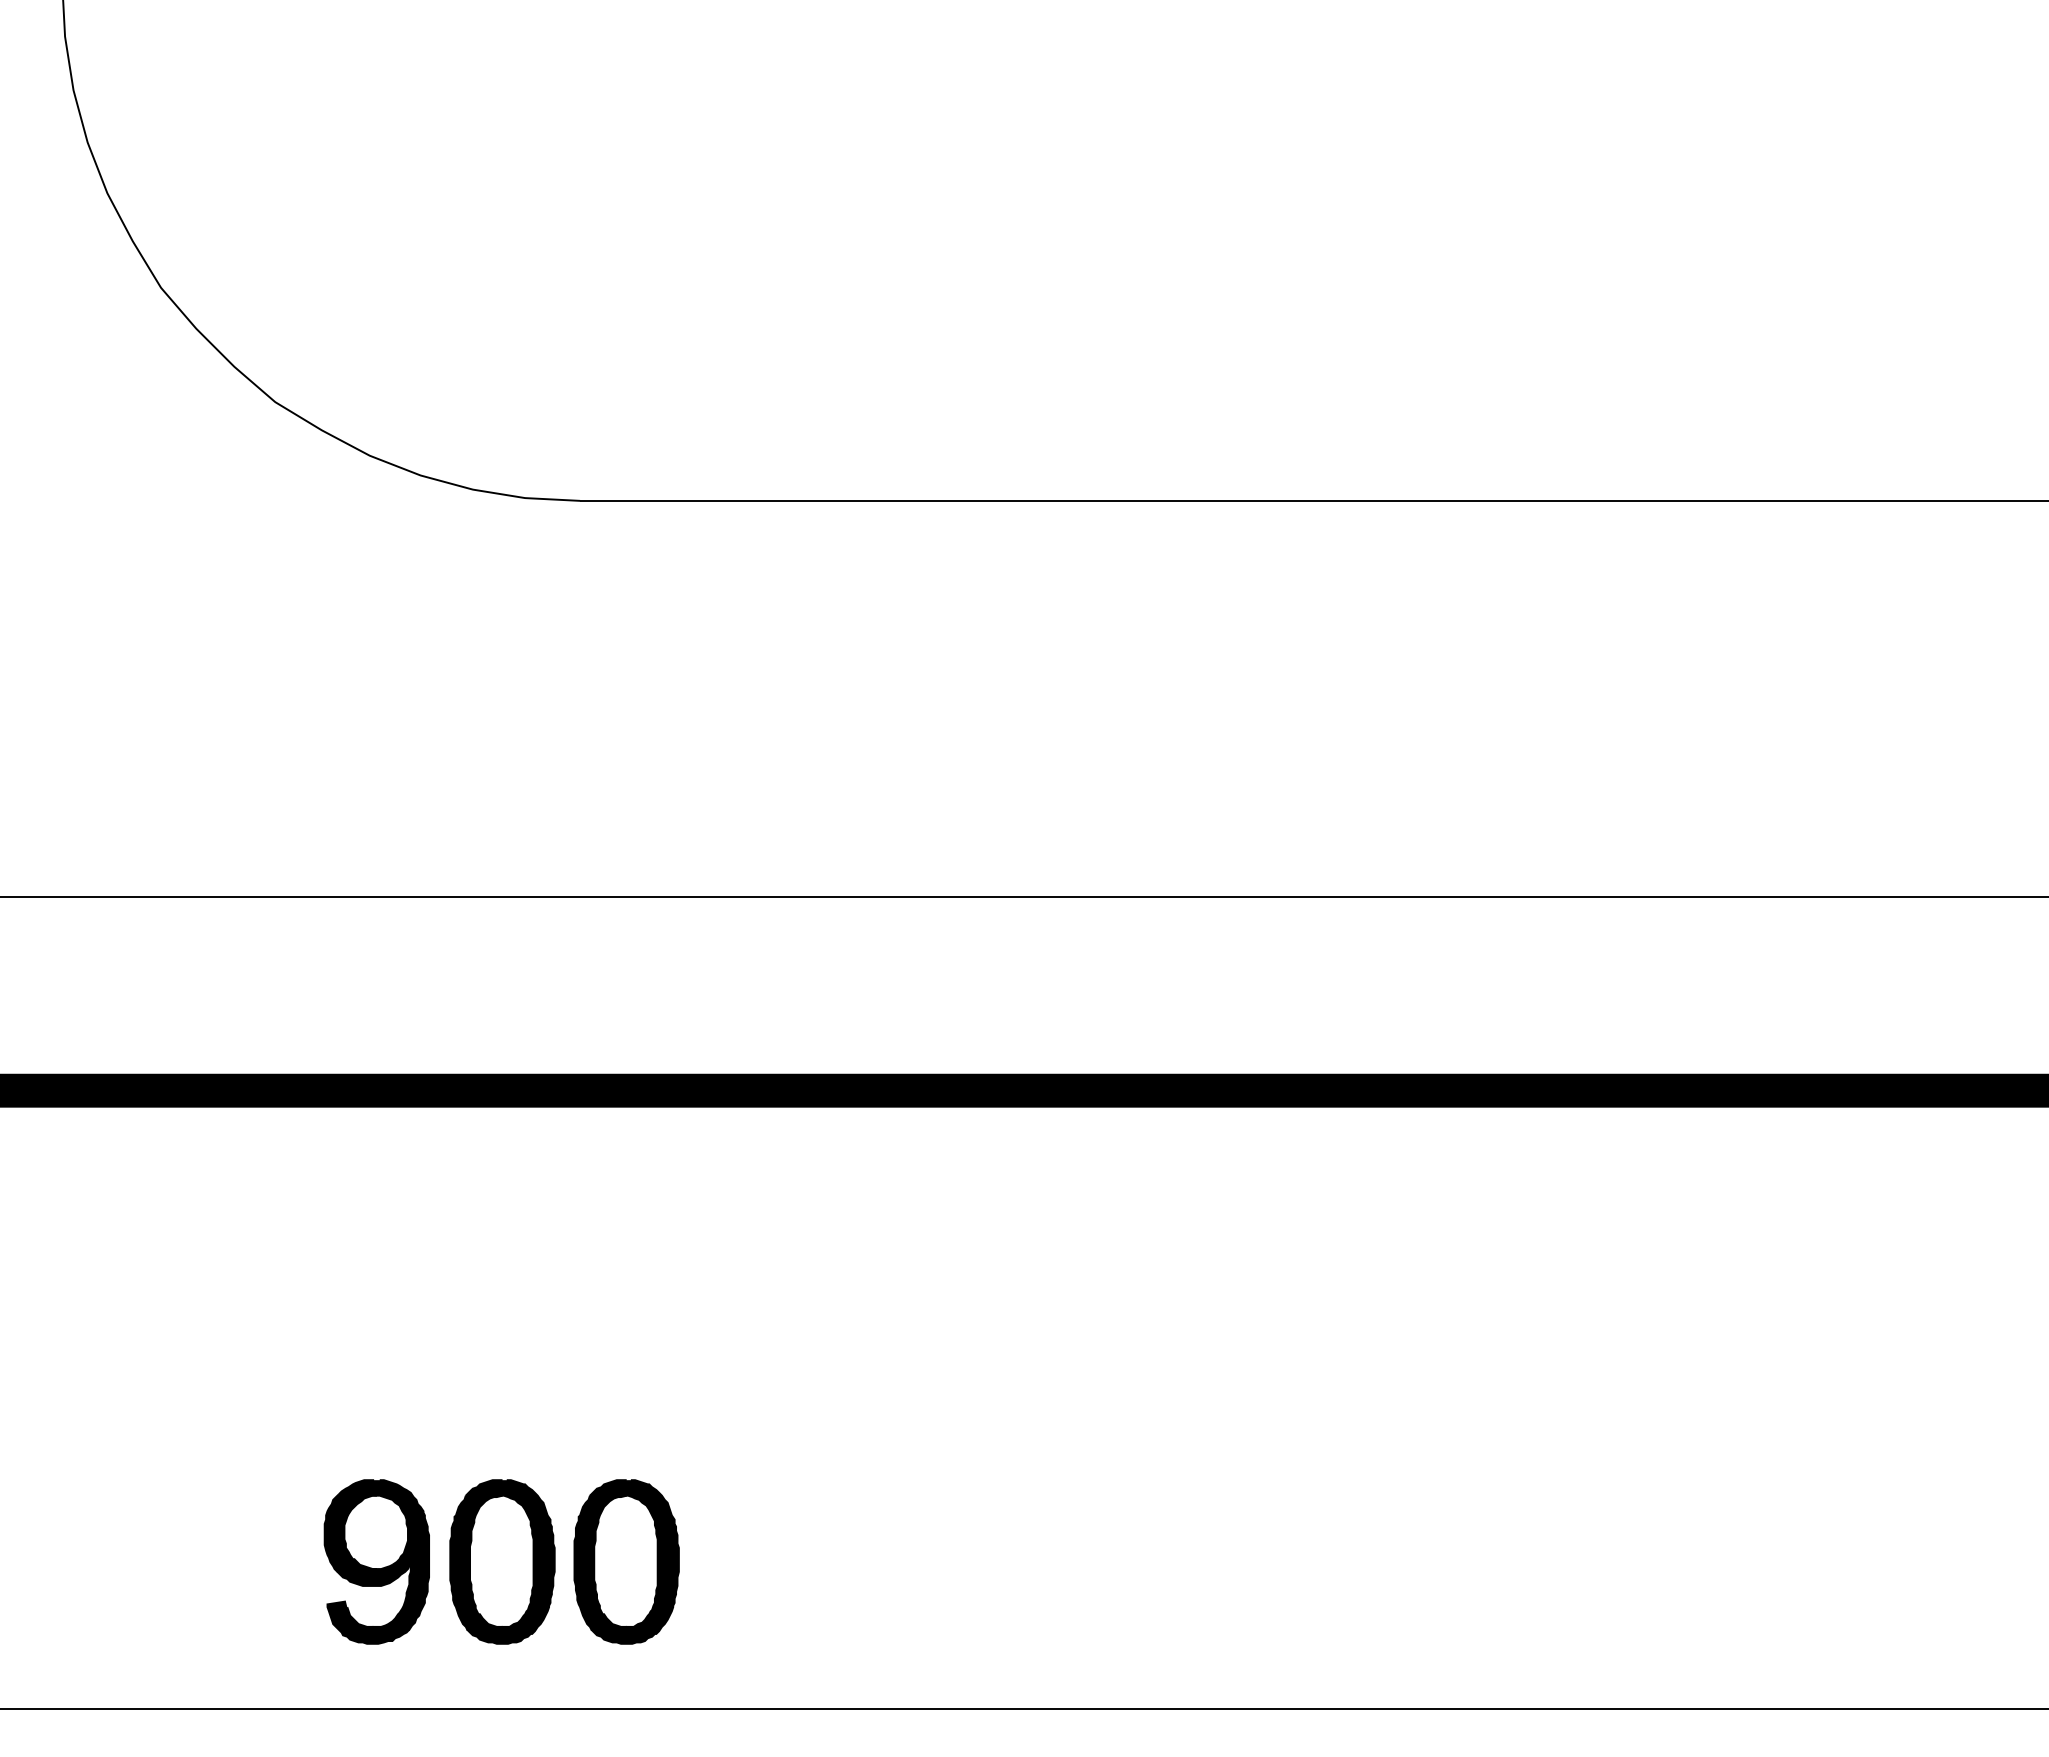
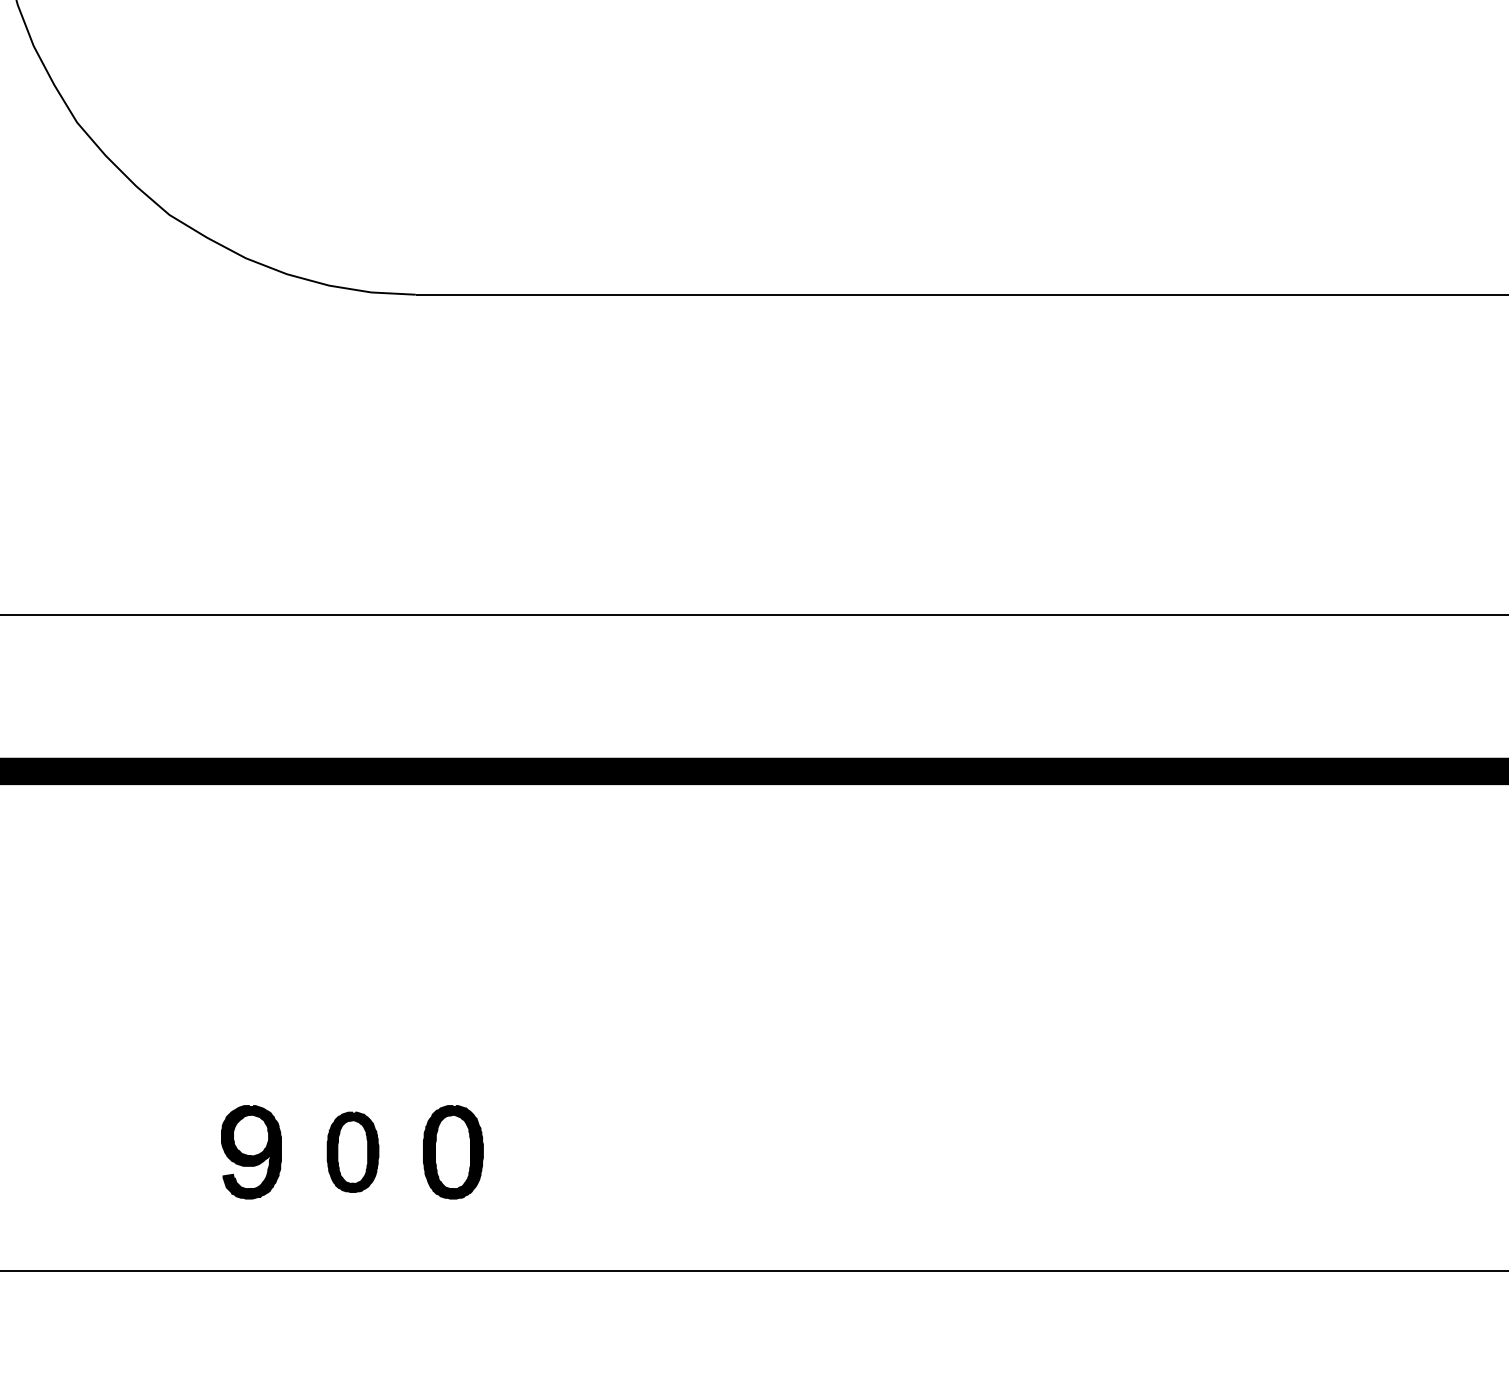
part: (376, 1561) -> (251, 1151), size x0.7
part: (502, 1561) -> (353, 1151), size x0.6
part: (626, 1561) -> (453, 1151), size x0.7

